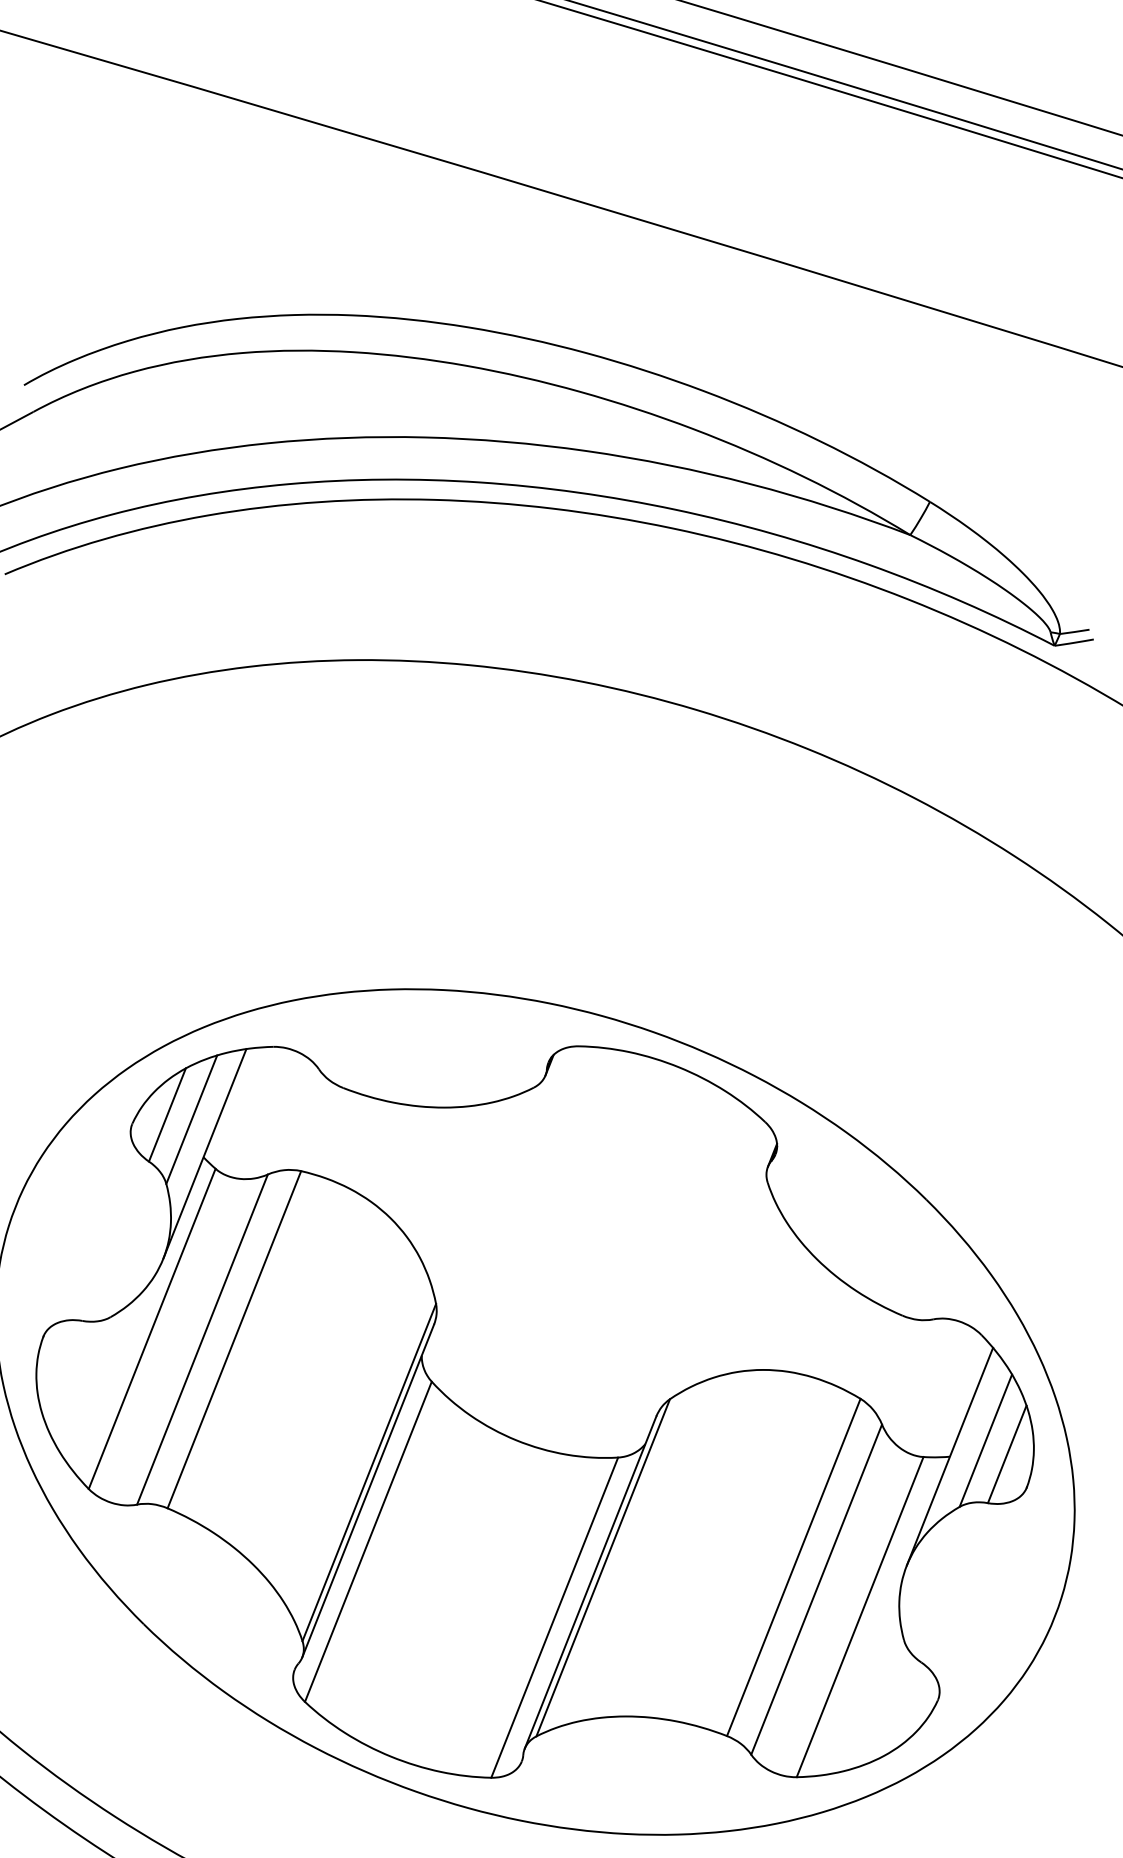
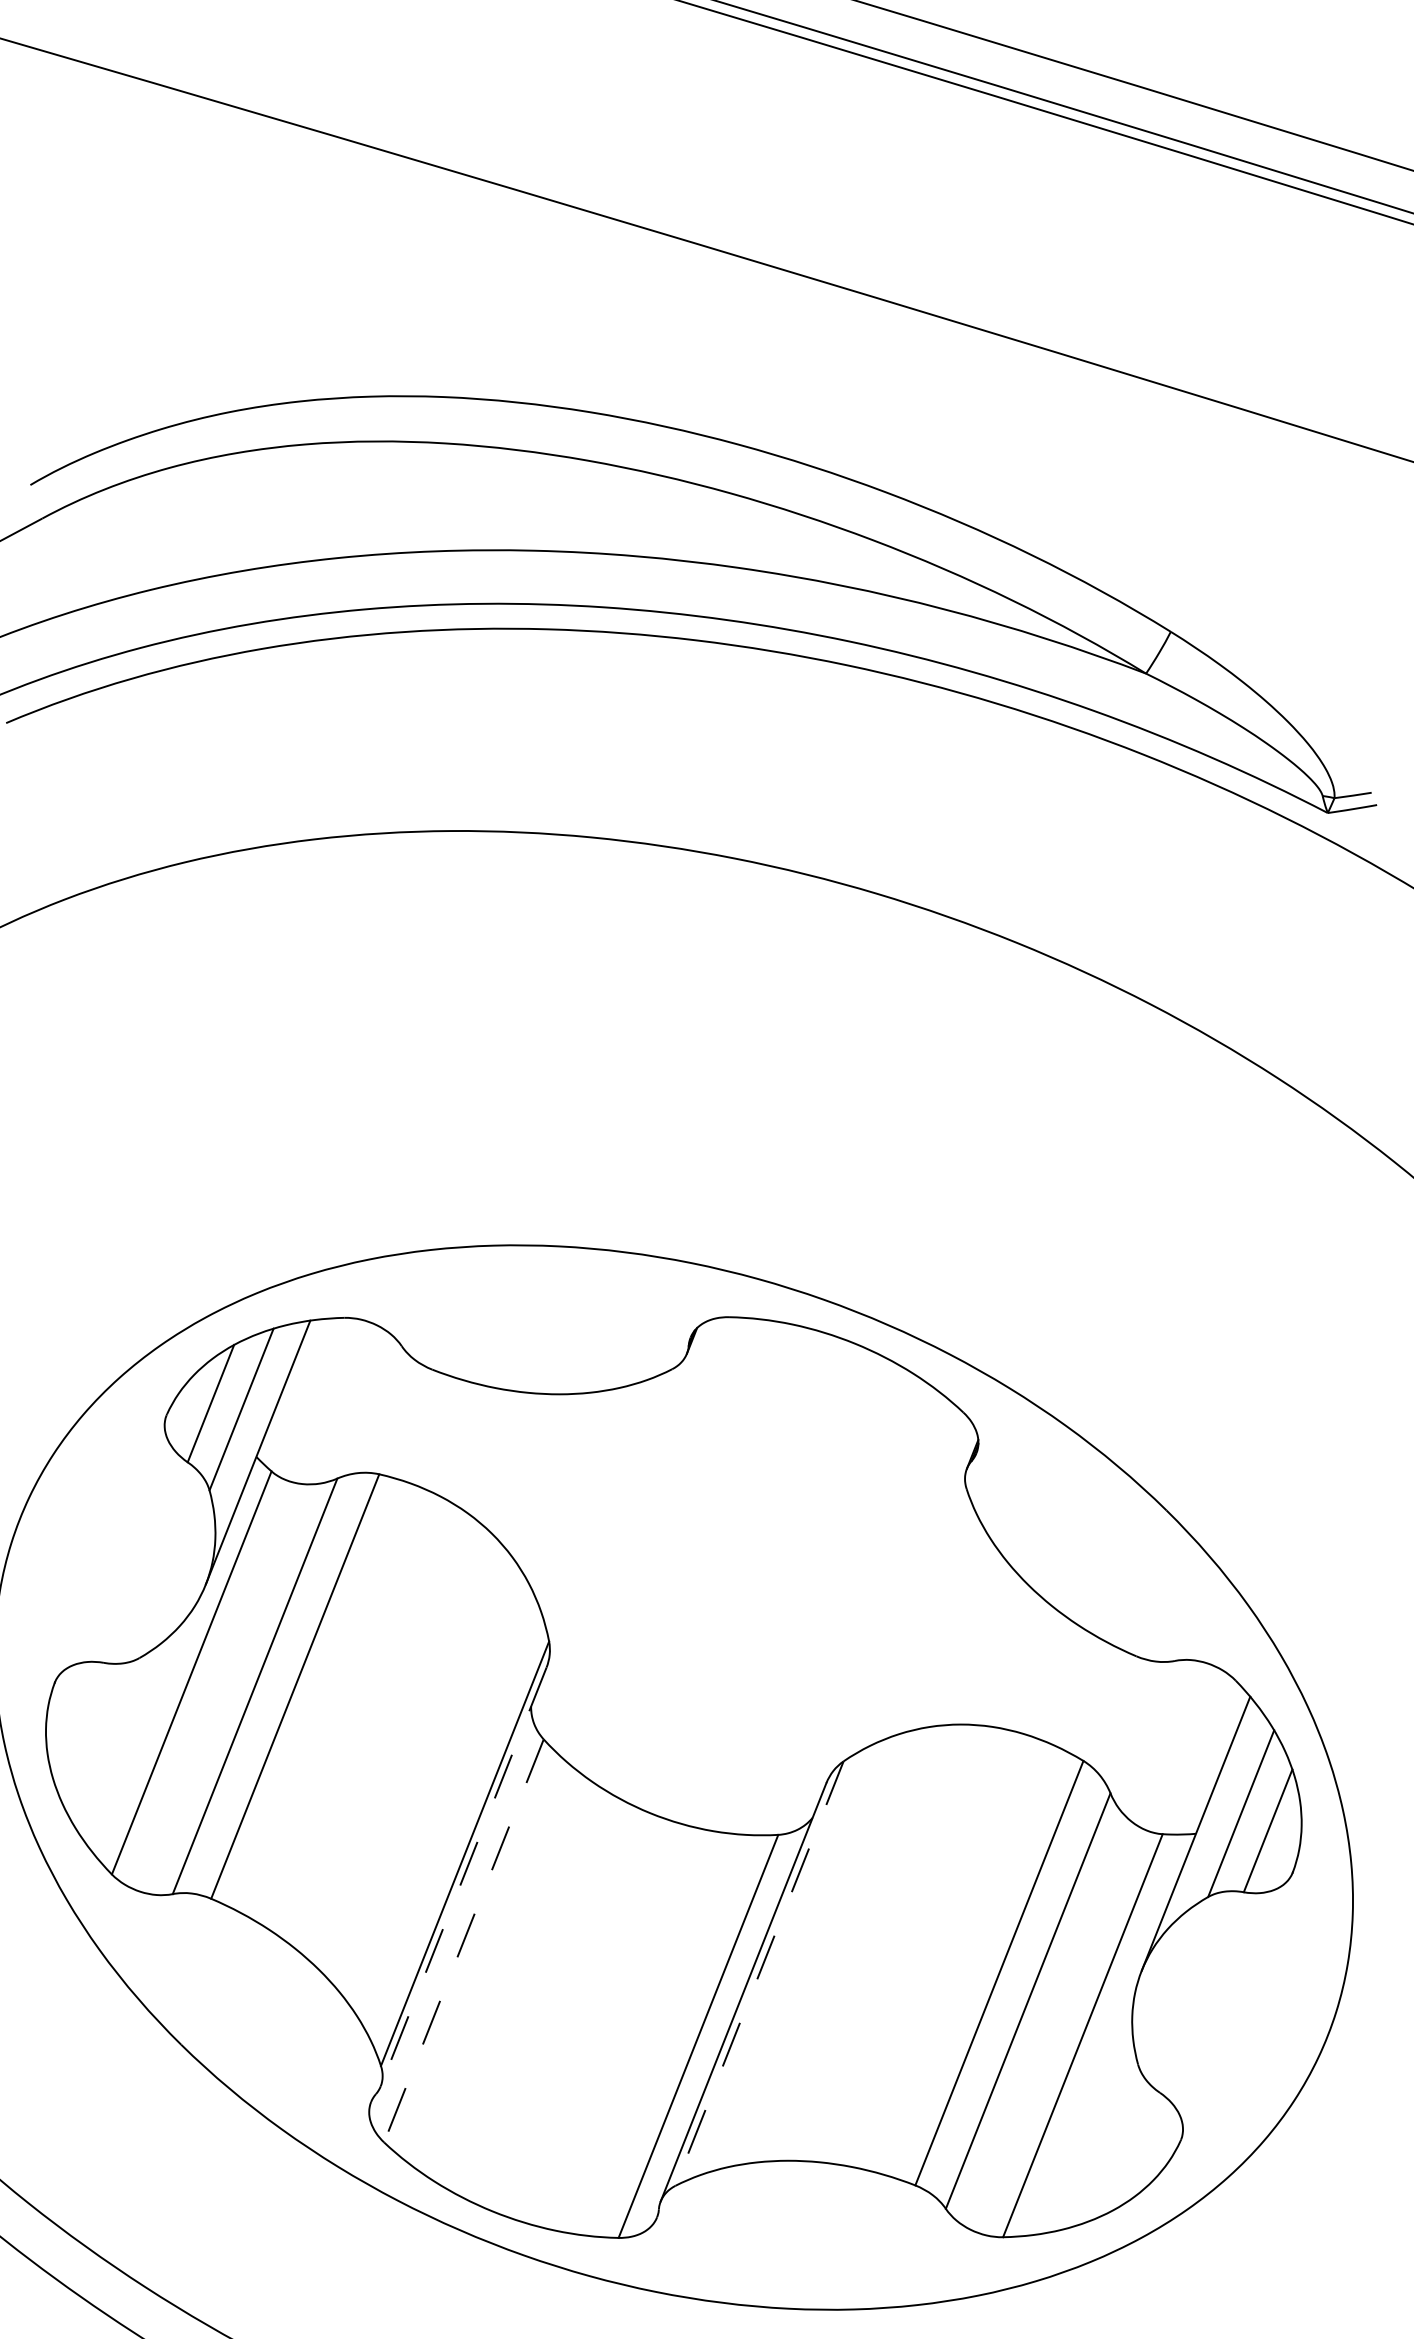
line: (368, 1491) -> (463, 1877), solid -> dashed
line: (368, 1541) -> (463, 1940), solid -> dashed
line: (603, 1568) -> (759, 1974), solid -> dashed

